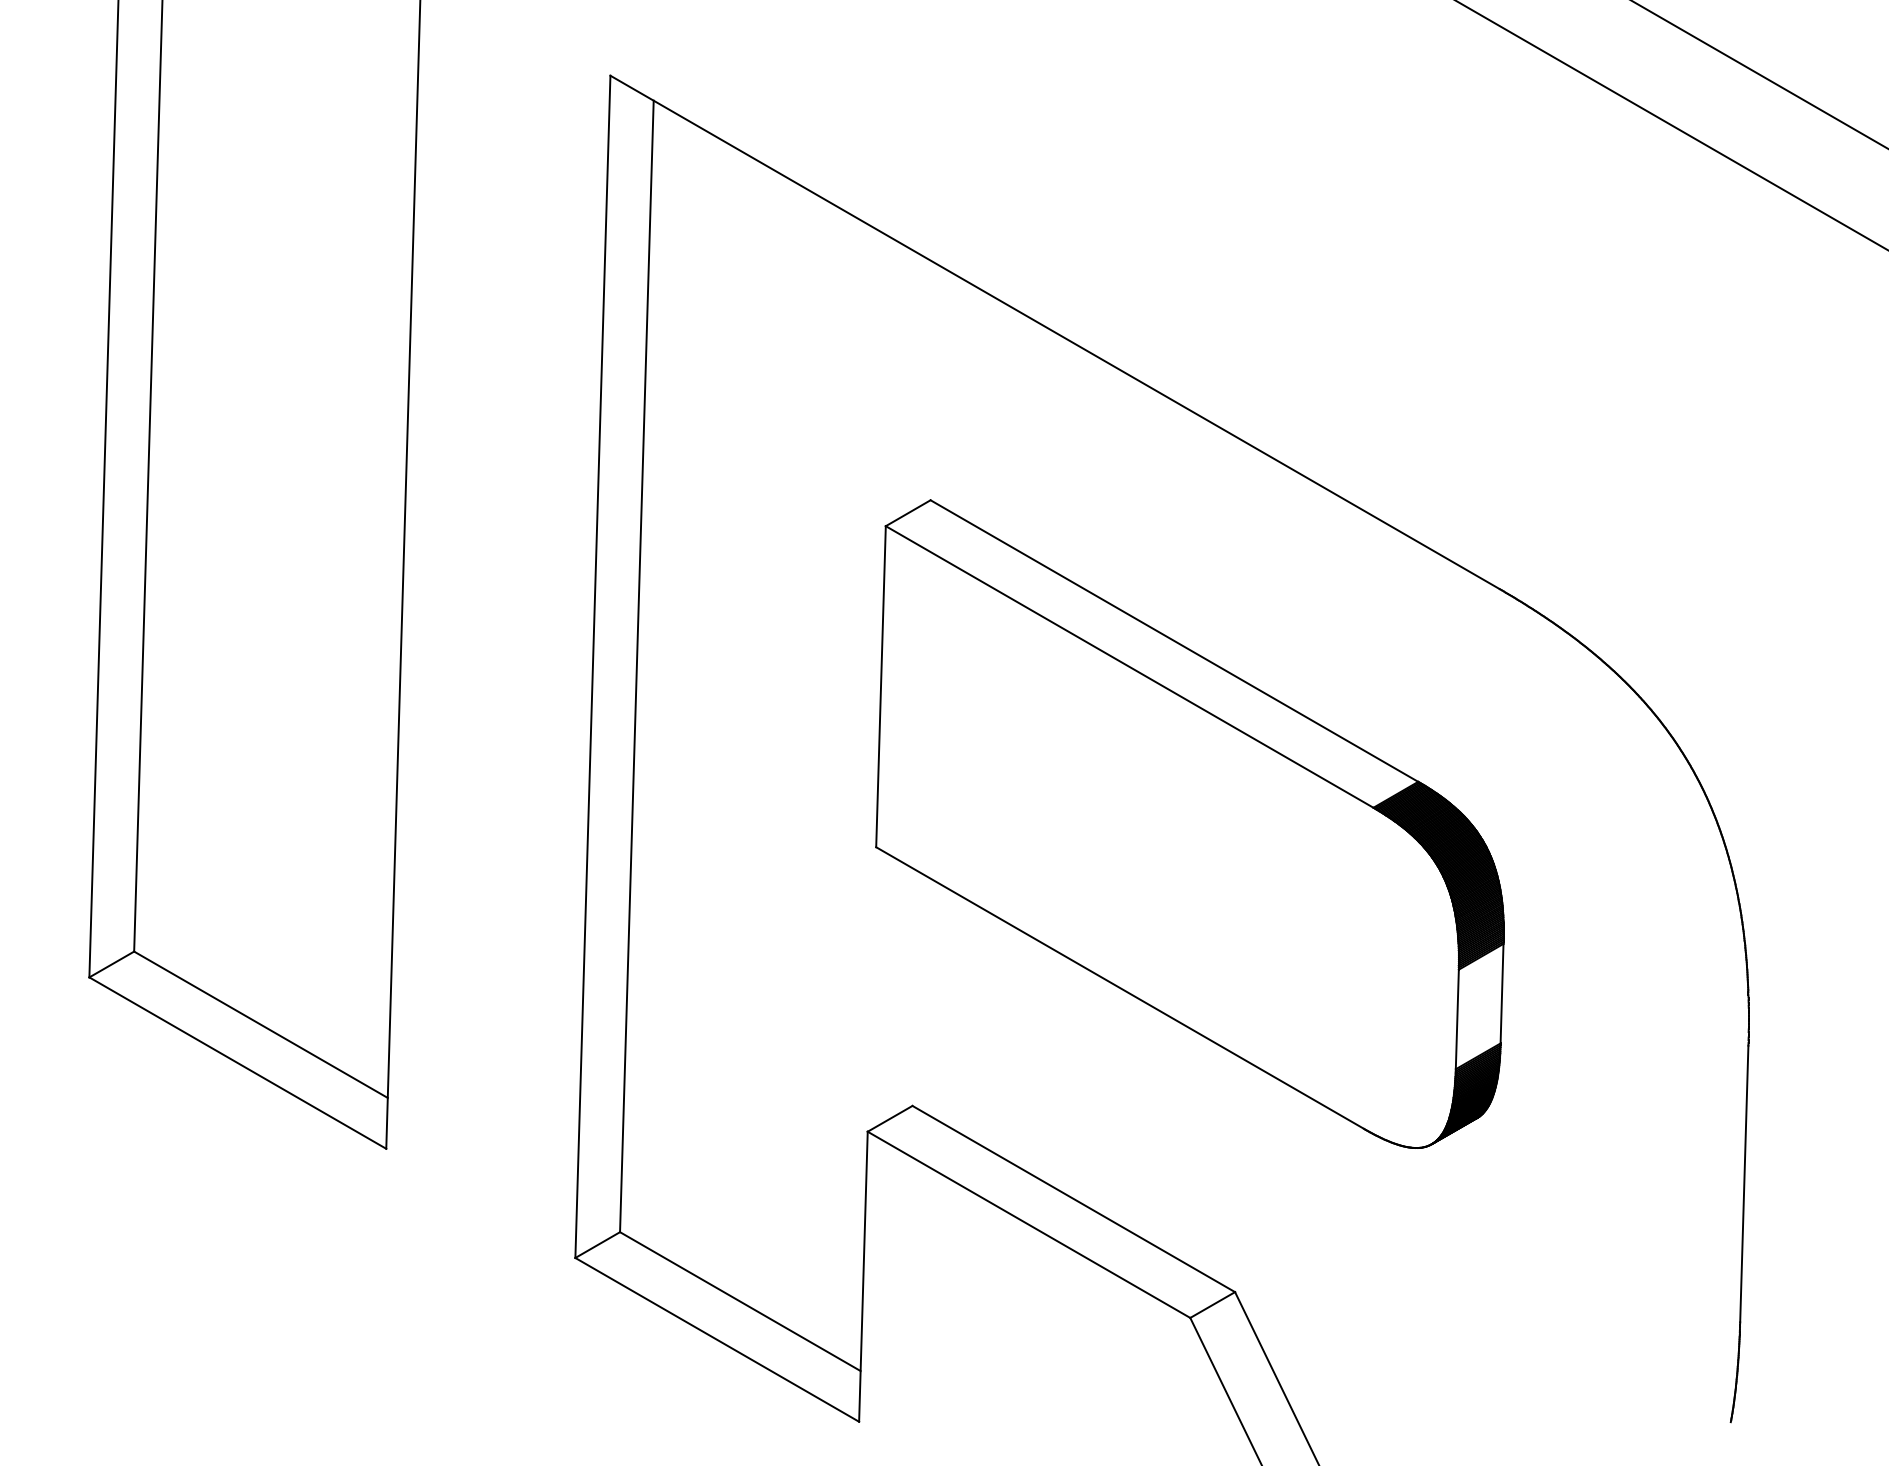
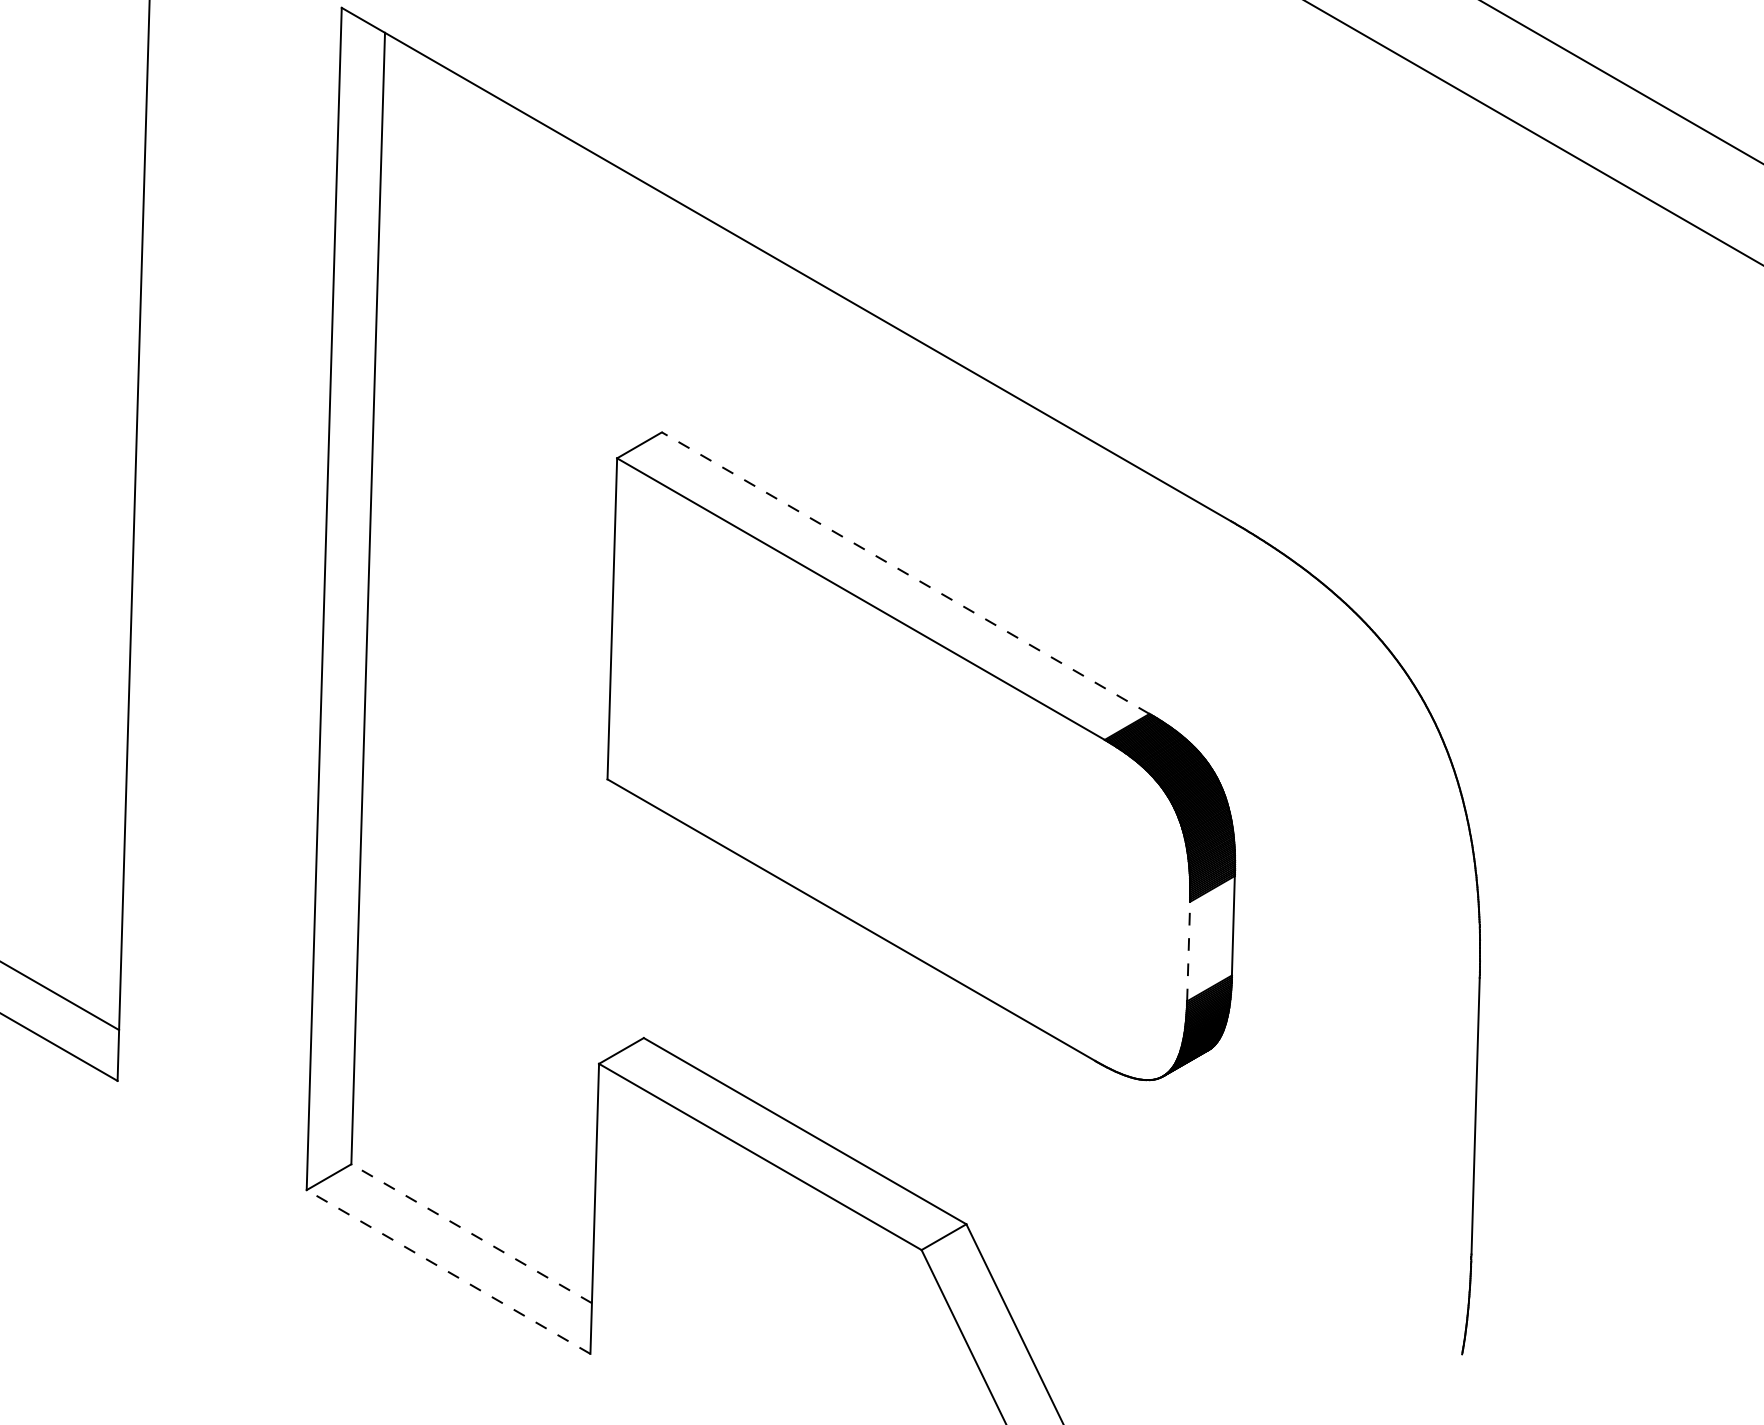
line: (1174, 641) -> (905, 573), solid -> dashed
line: (1457, 1019) -> (1188, 951), solid -> dashed
line: (740, 1301) -> (471, 1233), solid -> dashed
line: (717, 1339) -> (448, 1271), solid -> dashed

